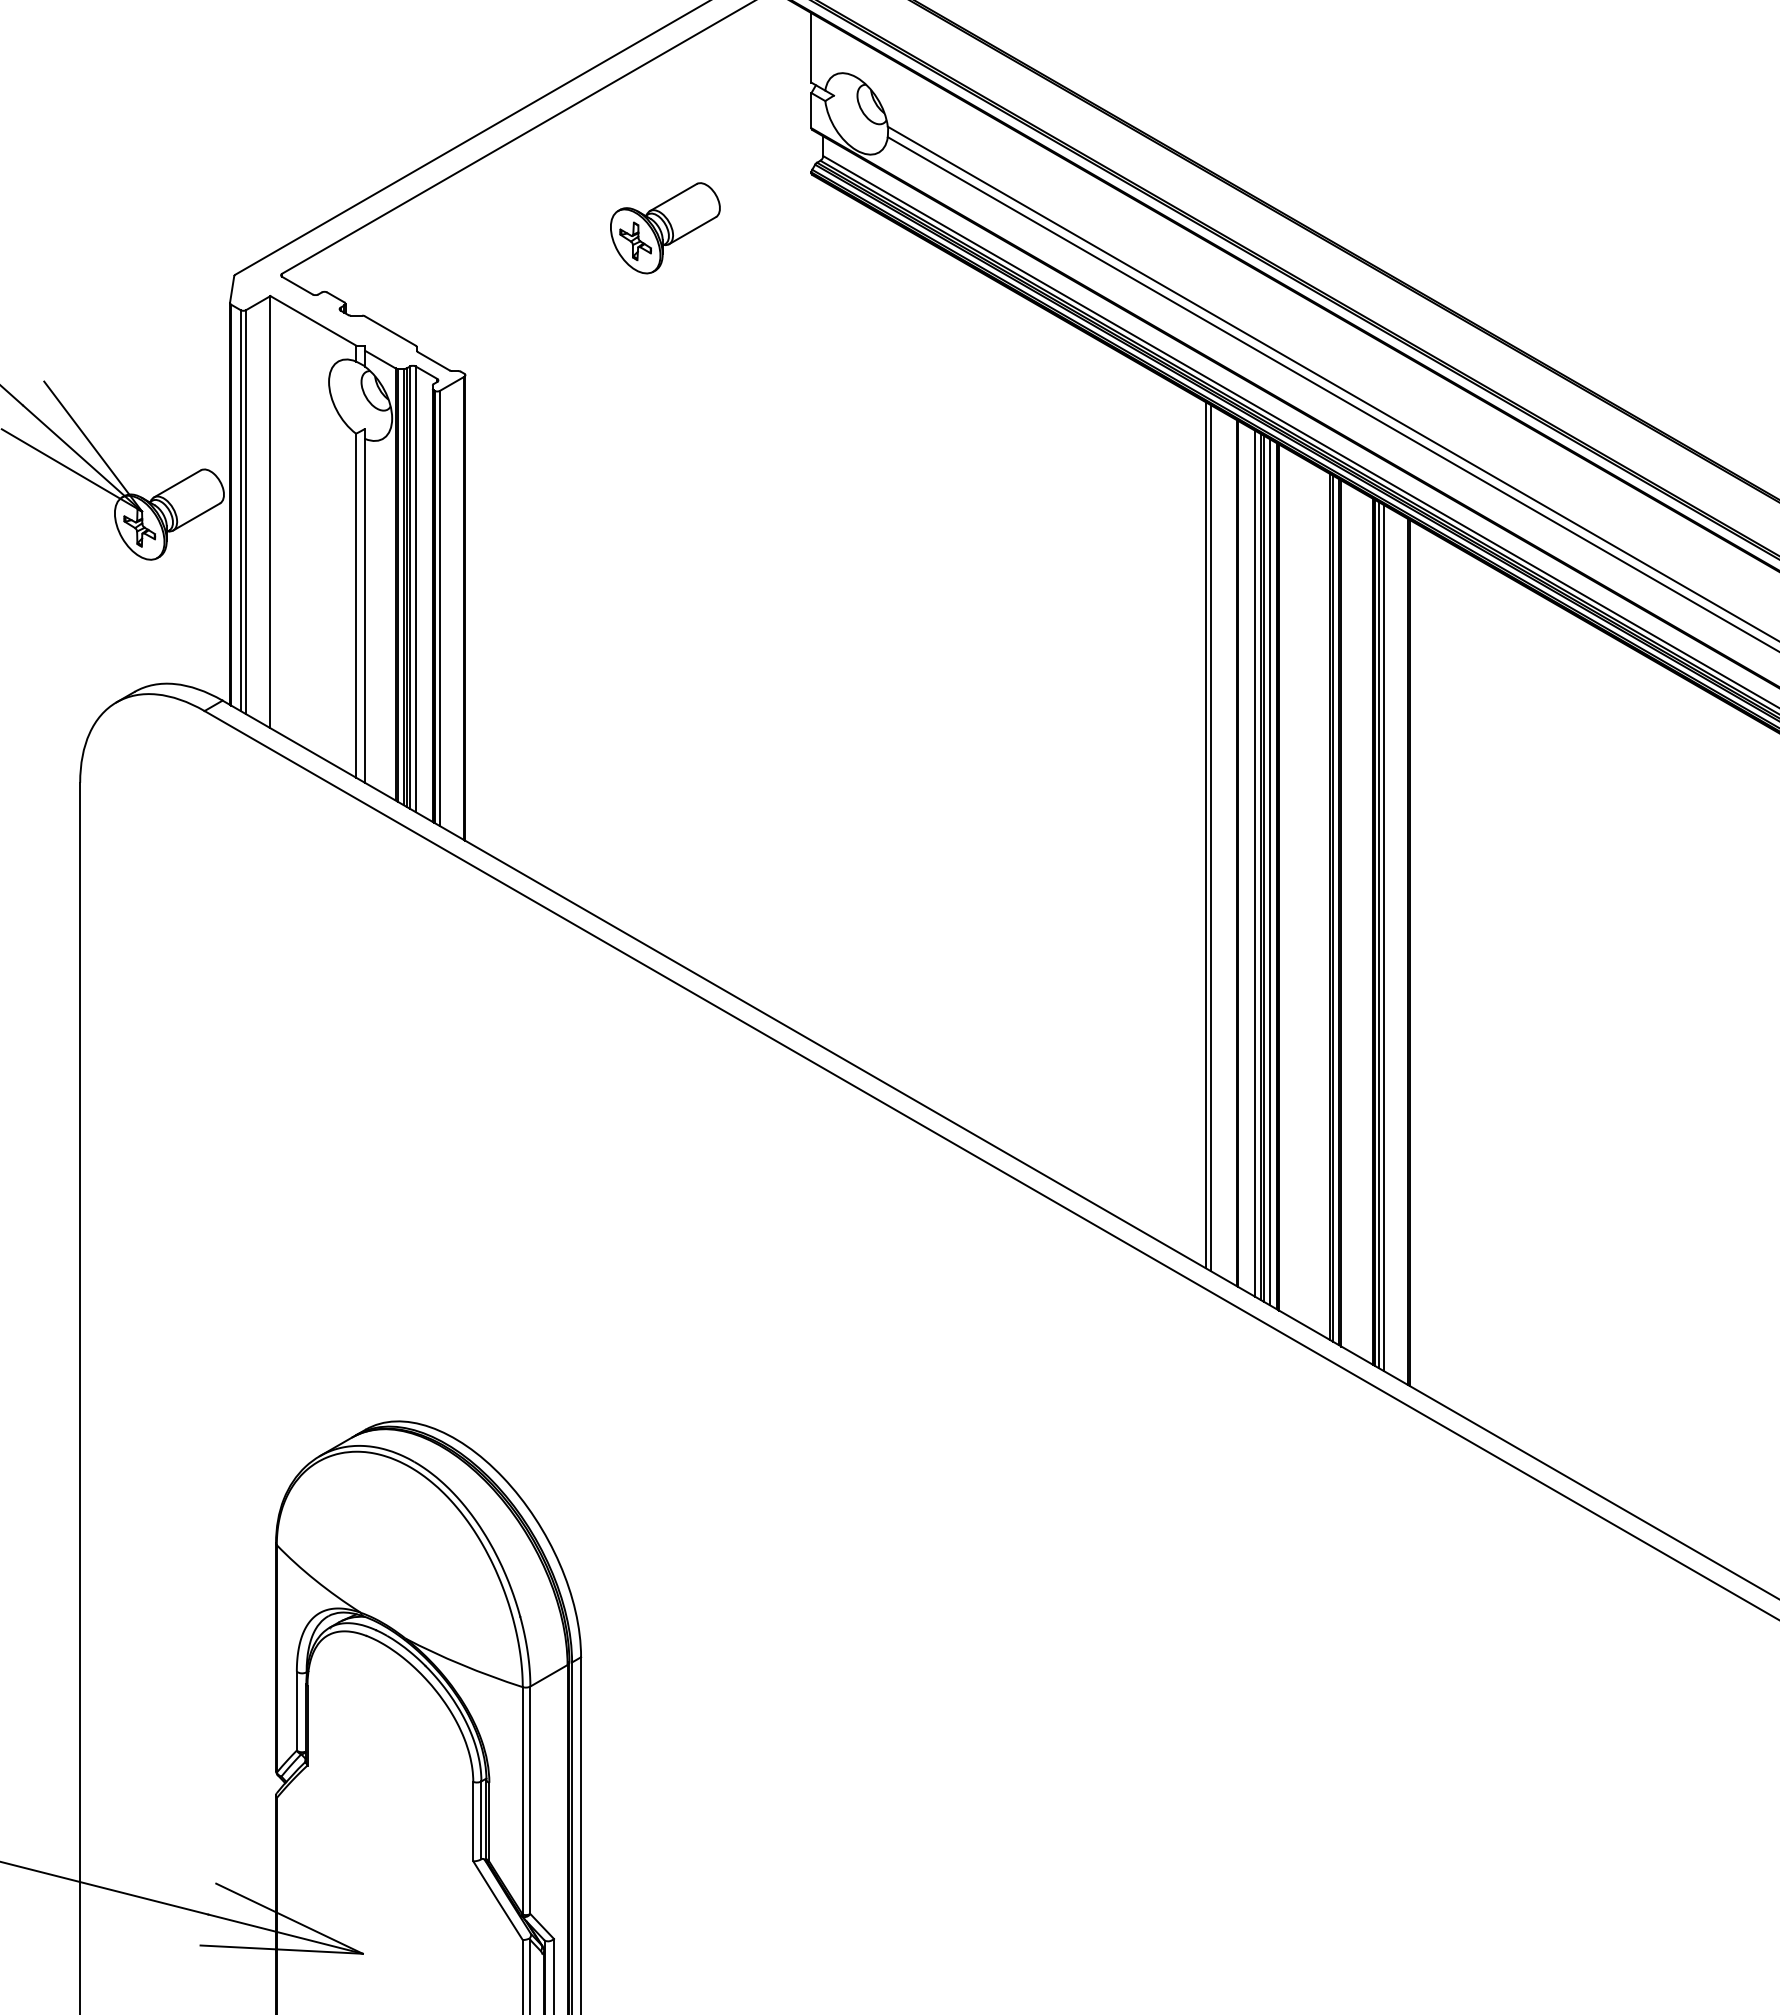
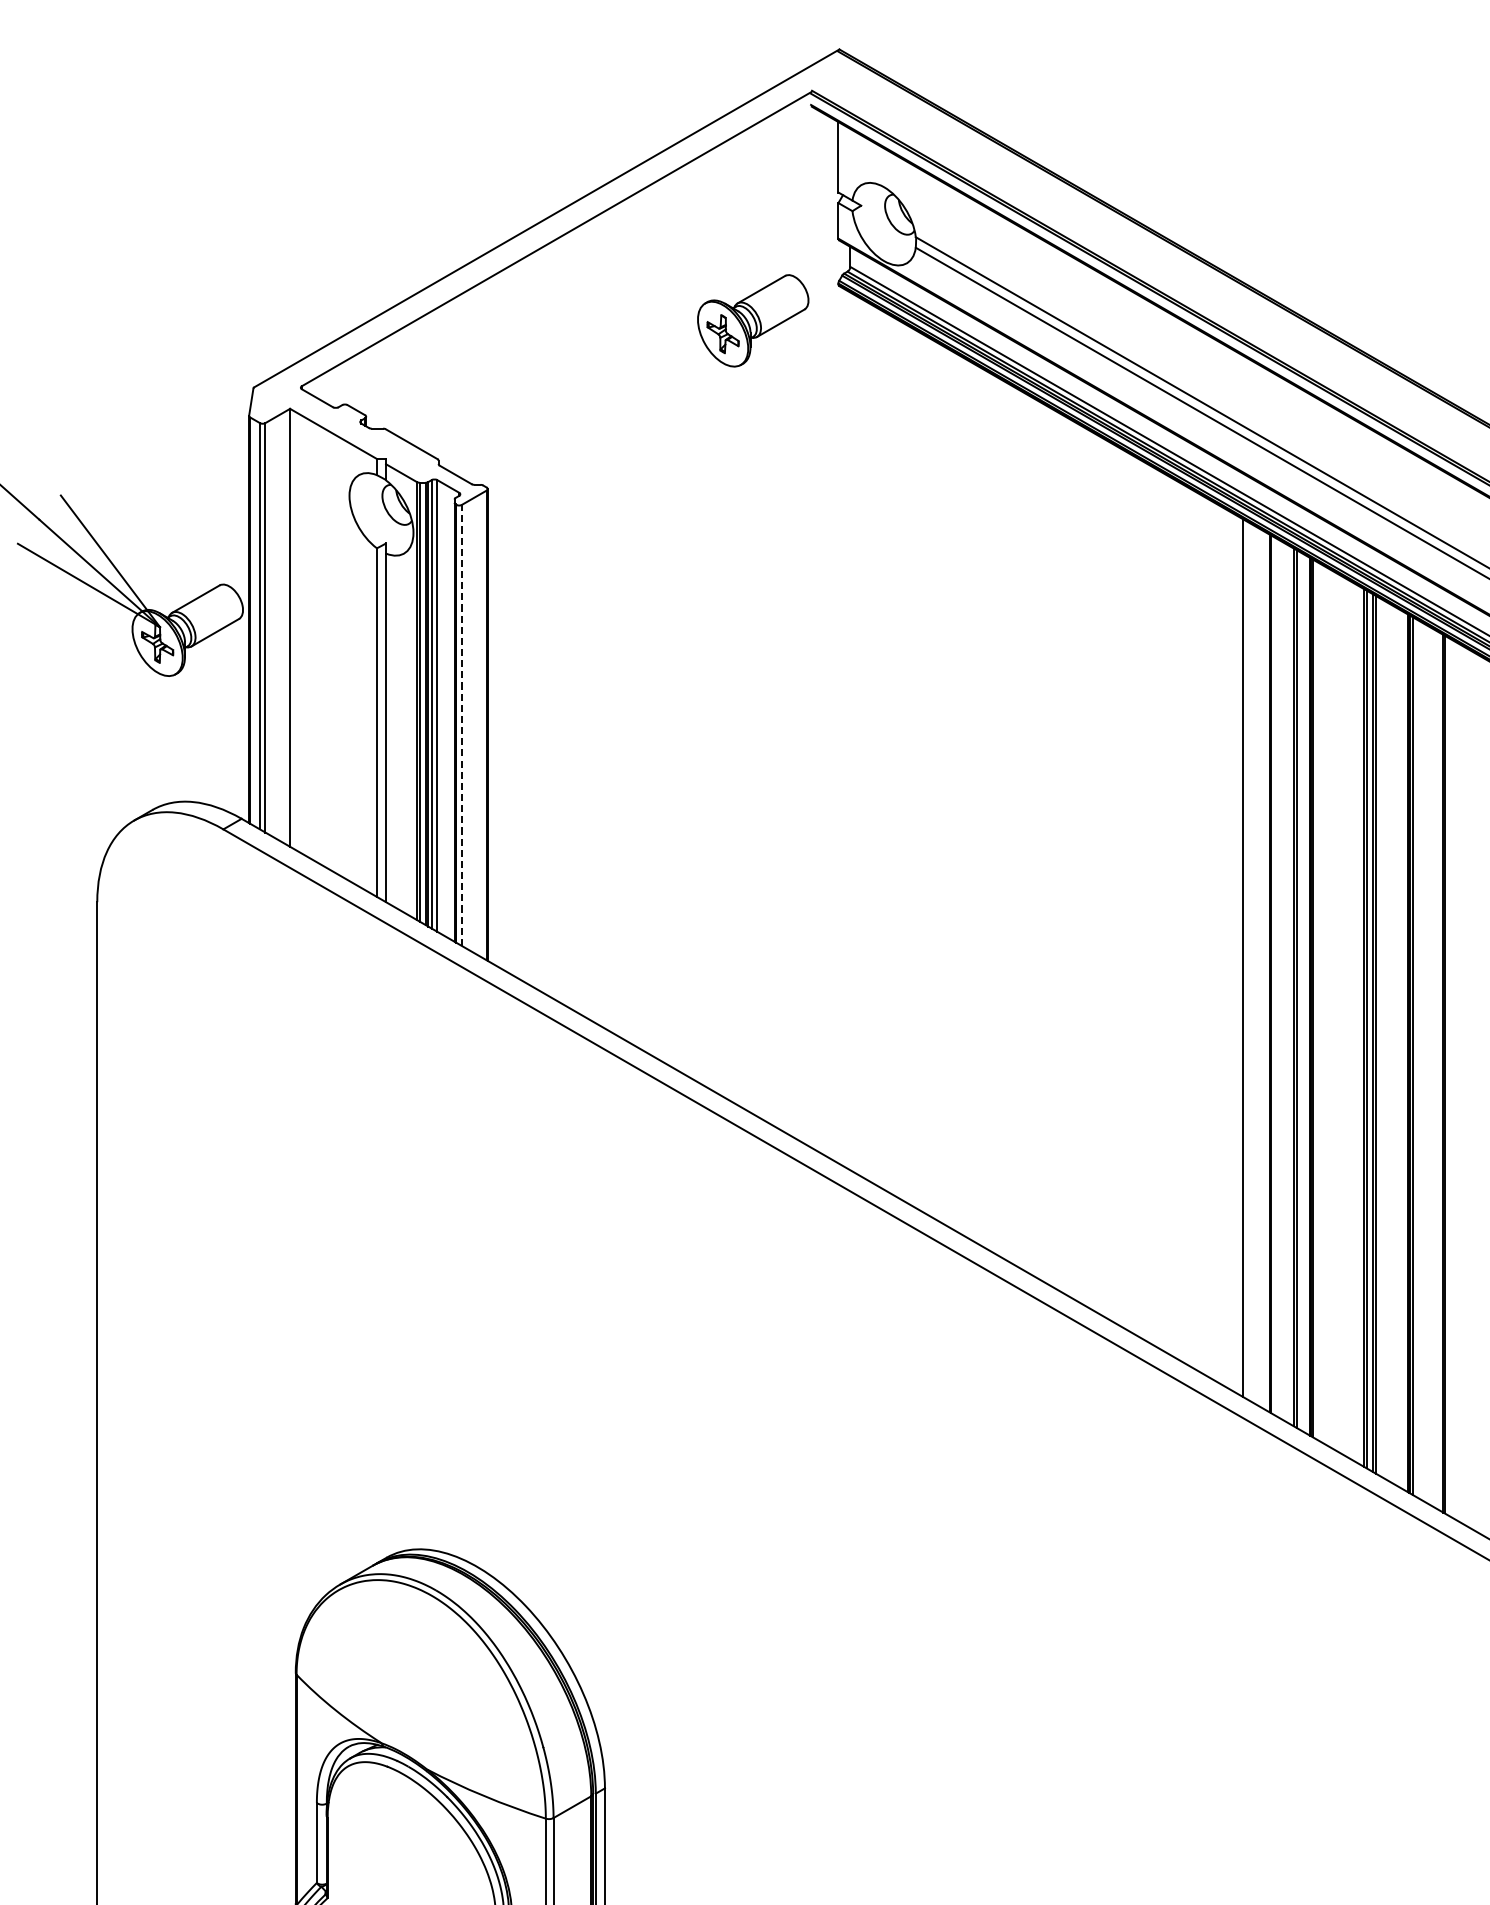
part: (665, 228) -> (753, 321), moved
line: (439, 608) -> (461, 725), solid -> dashed
line: (1205, 835) -> (1237, 955), removed
line: (1255, 863) -> (1288, 983), removed
line: (1269, 872) -> (1302, 993), removed
line: (1384, 938) -> (1419, 1059), removed

